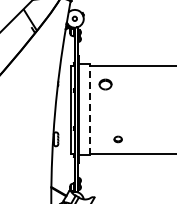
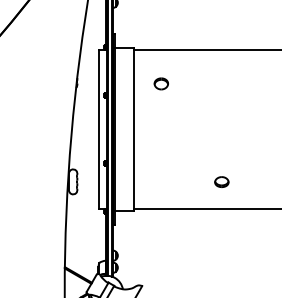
part: (104, 84) -> (159, 83), size x0.62
line: (89, 109) -> (133, 128), dashed -> solid
part: (117, 139) -> (220, 182), moved

